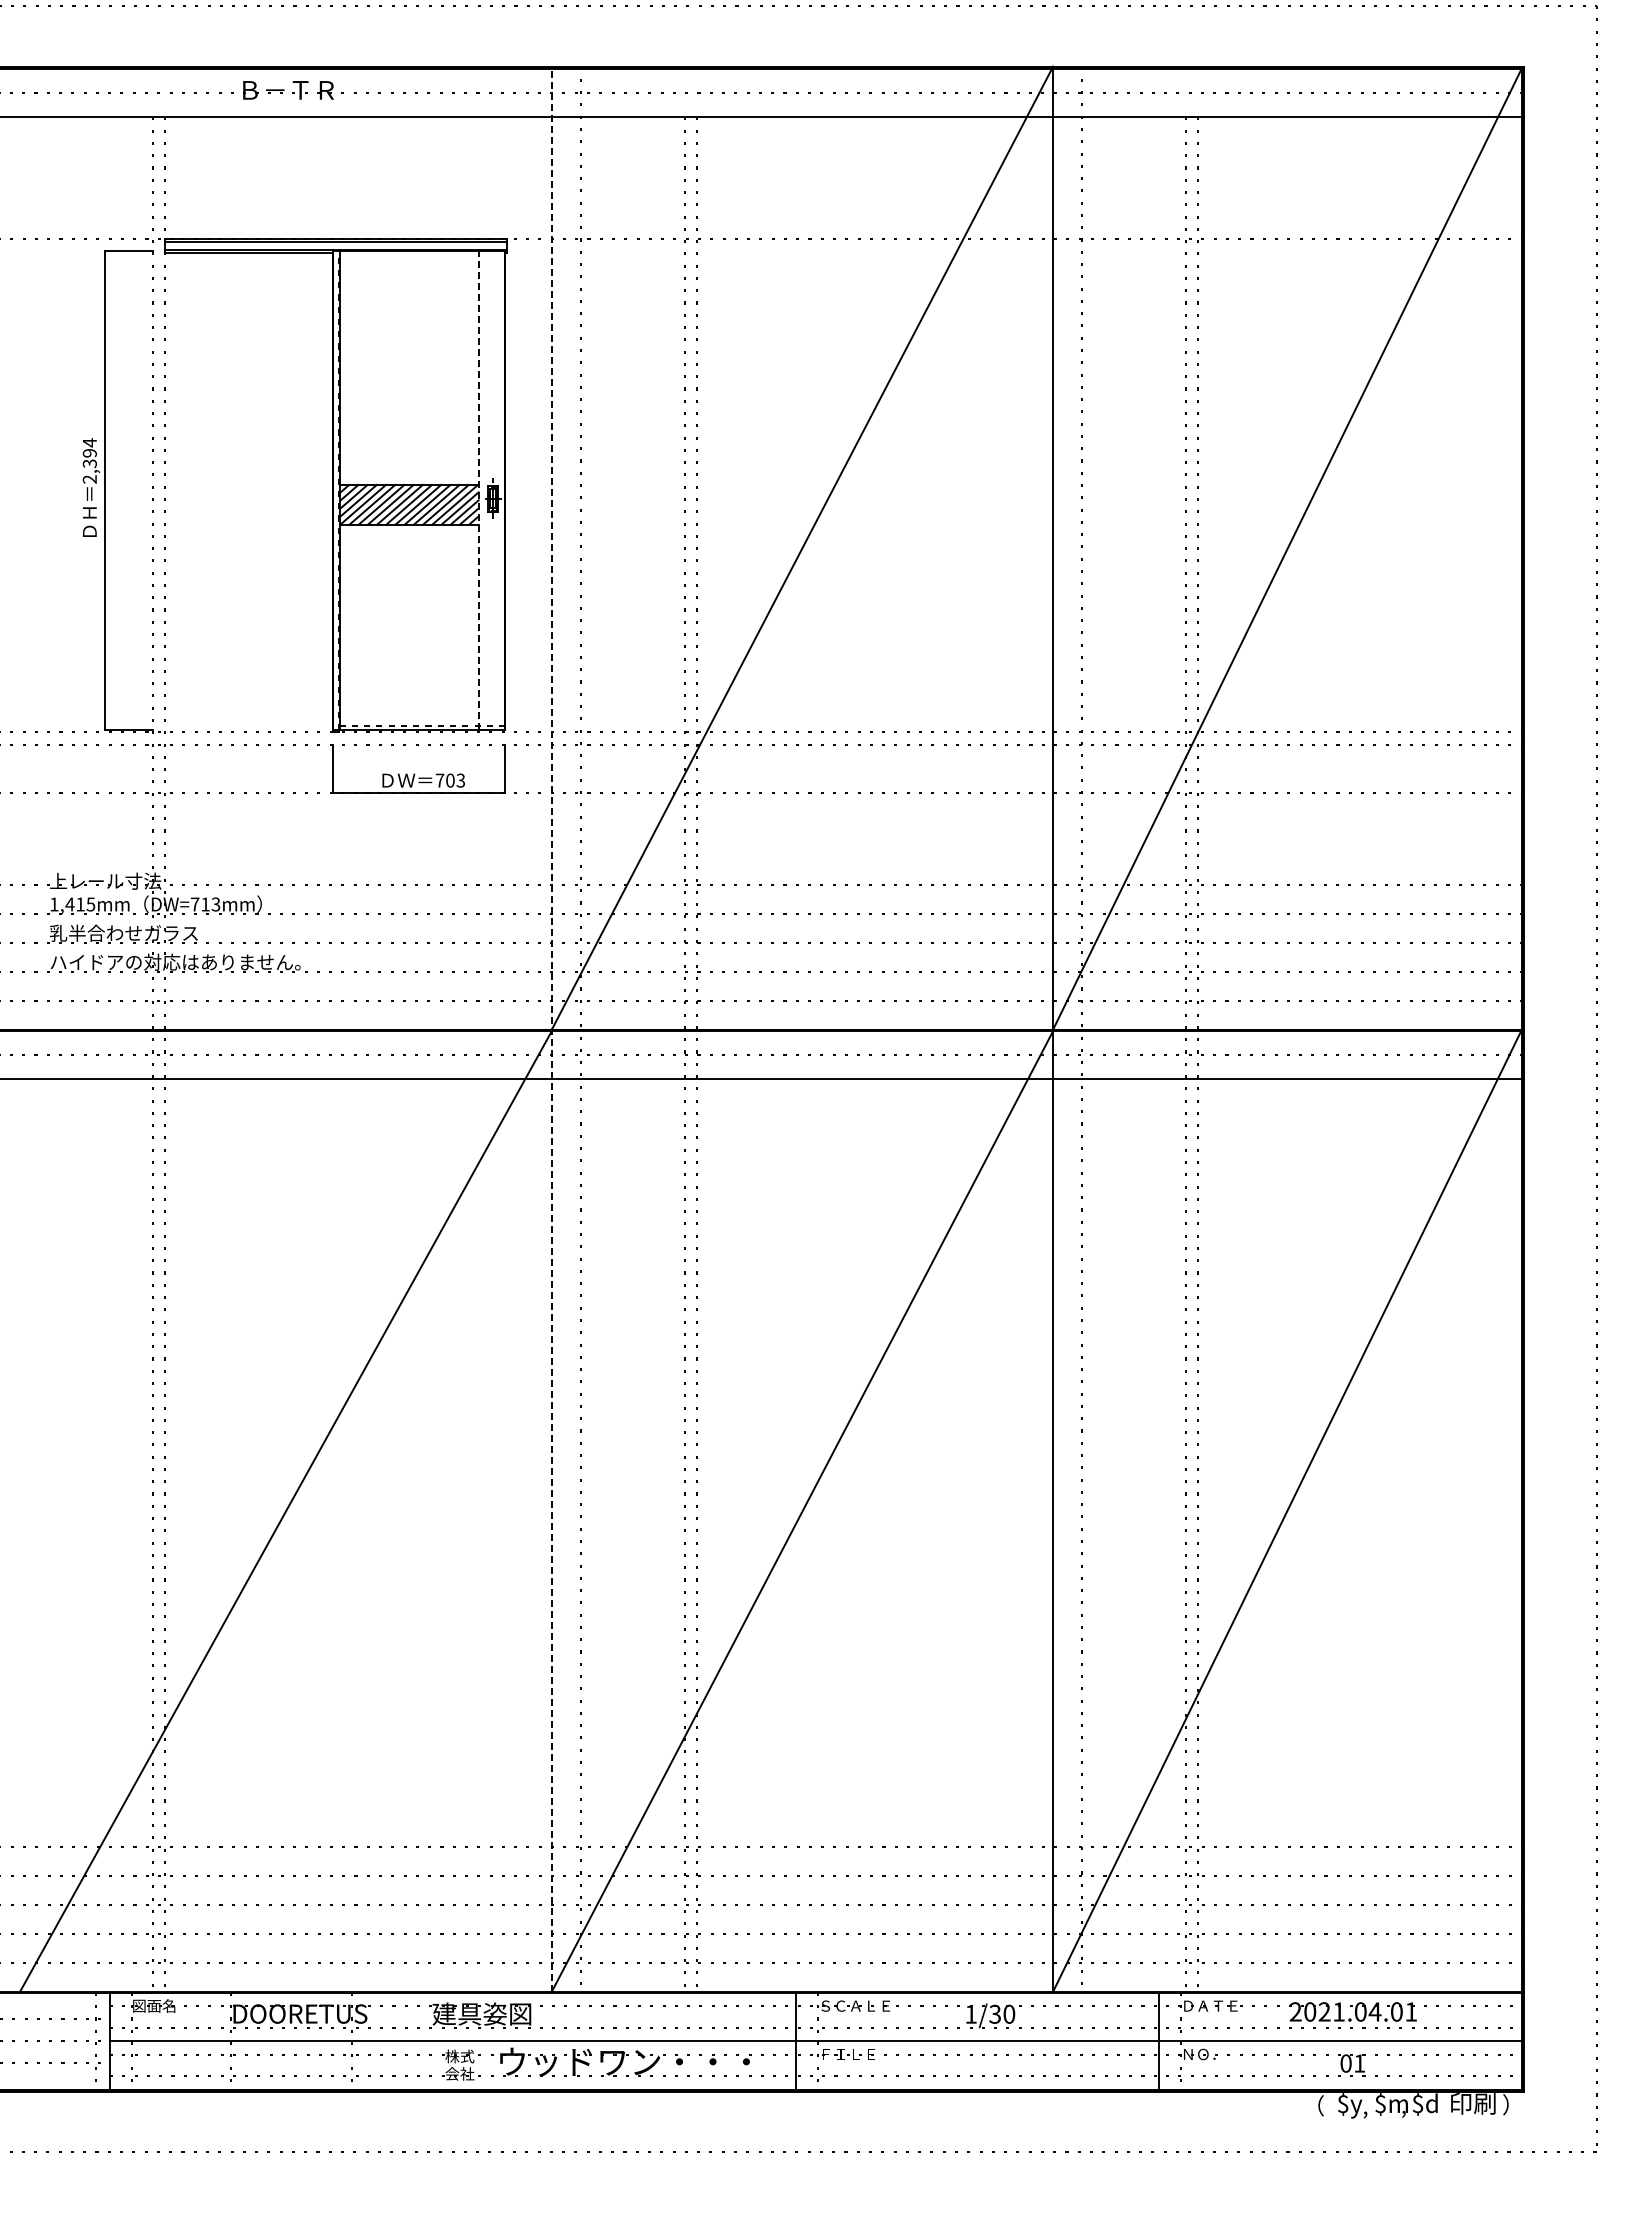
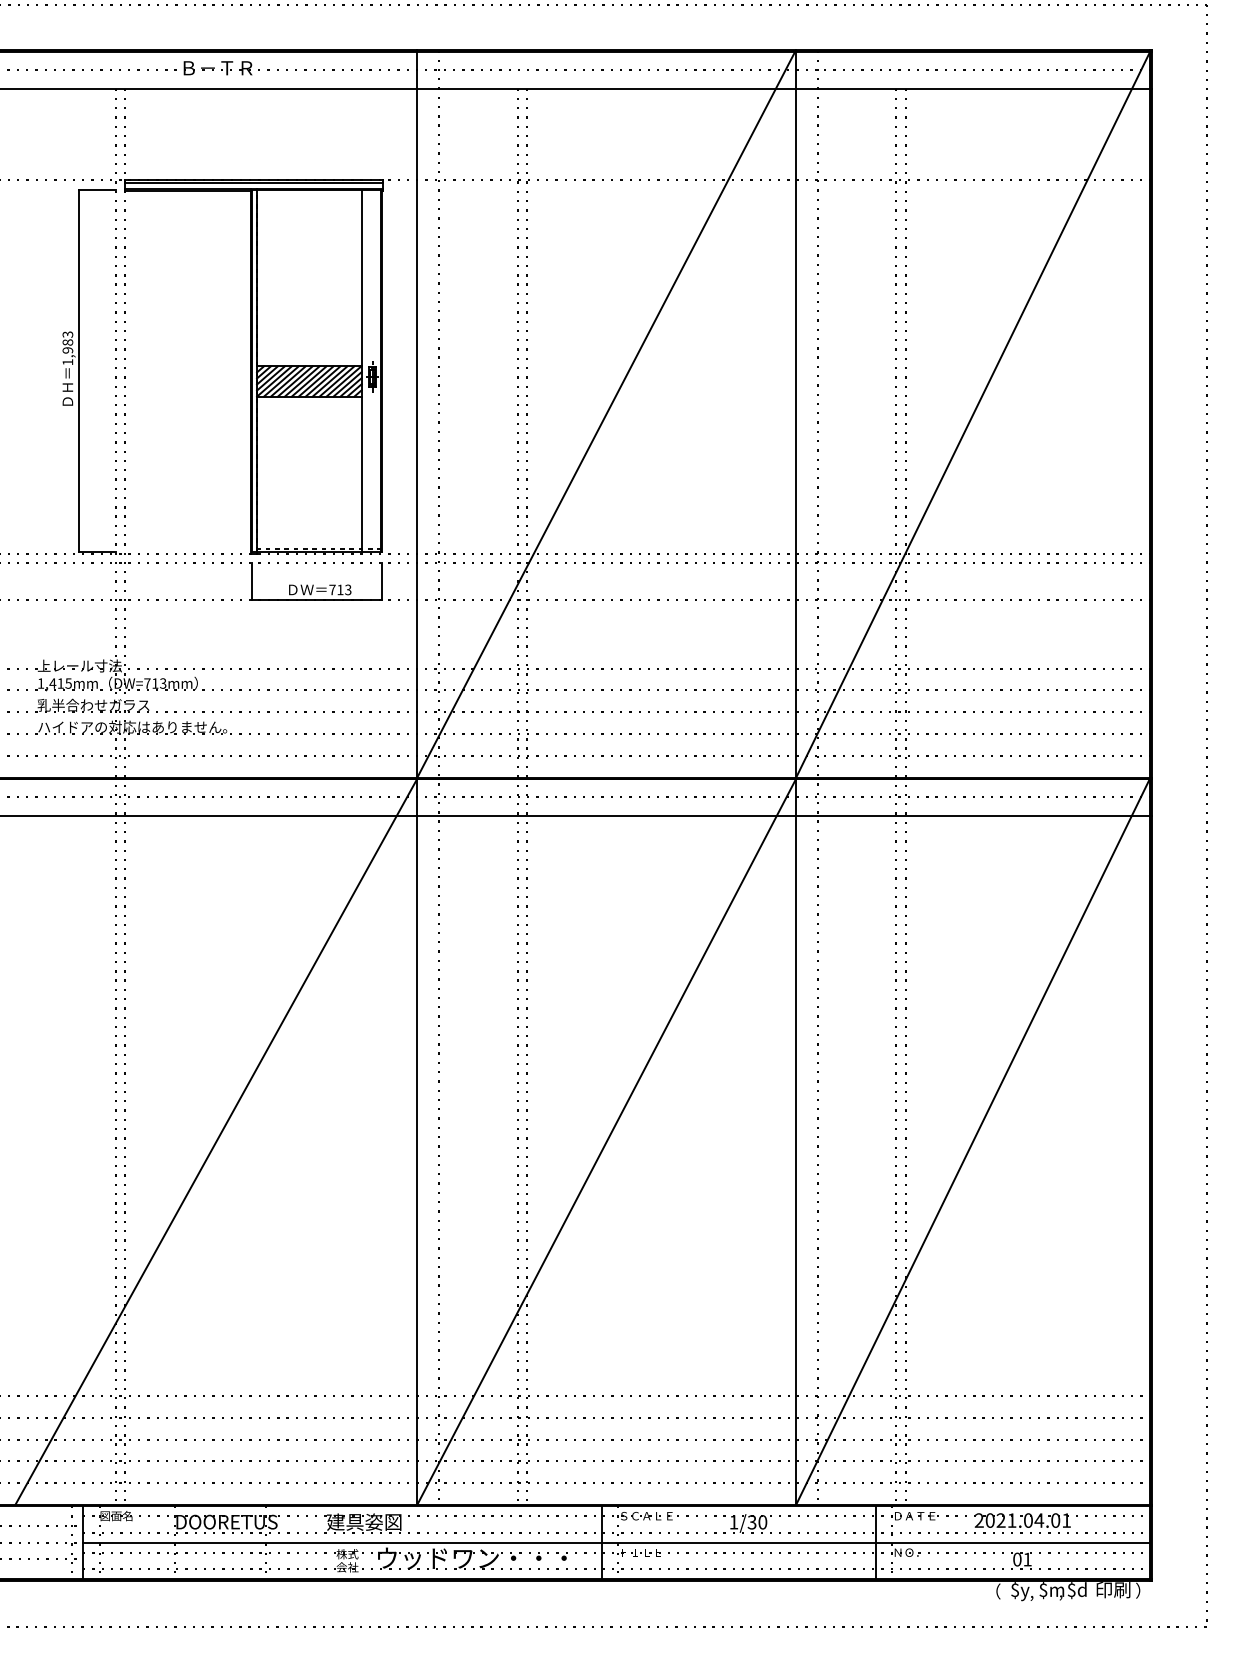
text: (89, 460) -> (67, 347), 2,394 -> 1,983
line: (478, 490) -> (361, 370), dashed -> solid
text: (450, 780) -> (340, 589), 703 -> 713
line: (551, 1029) -> (416, 778), dashed -> solid

